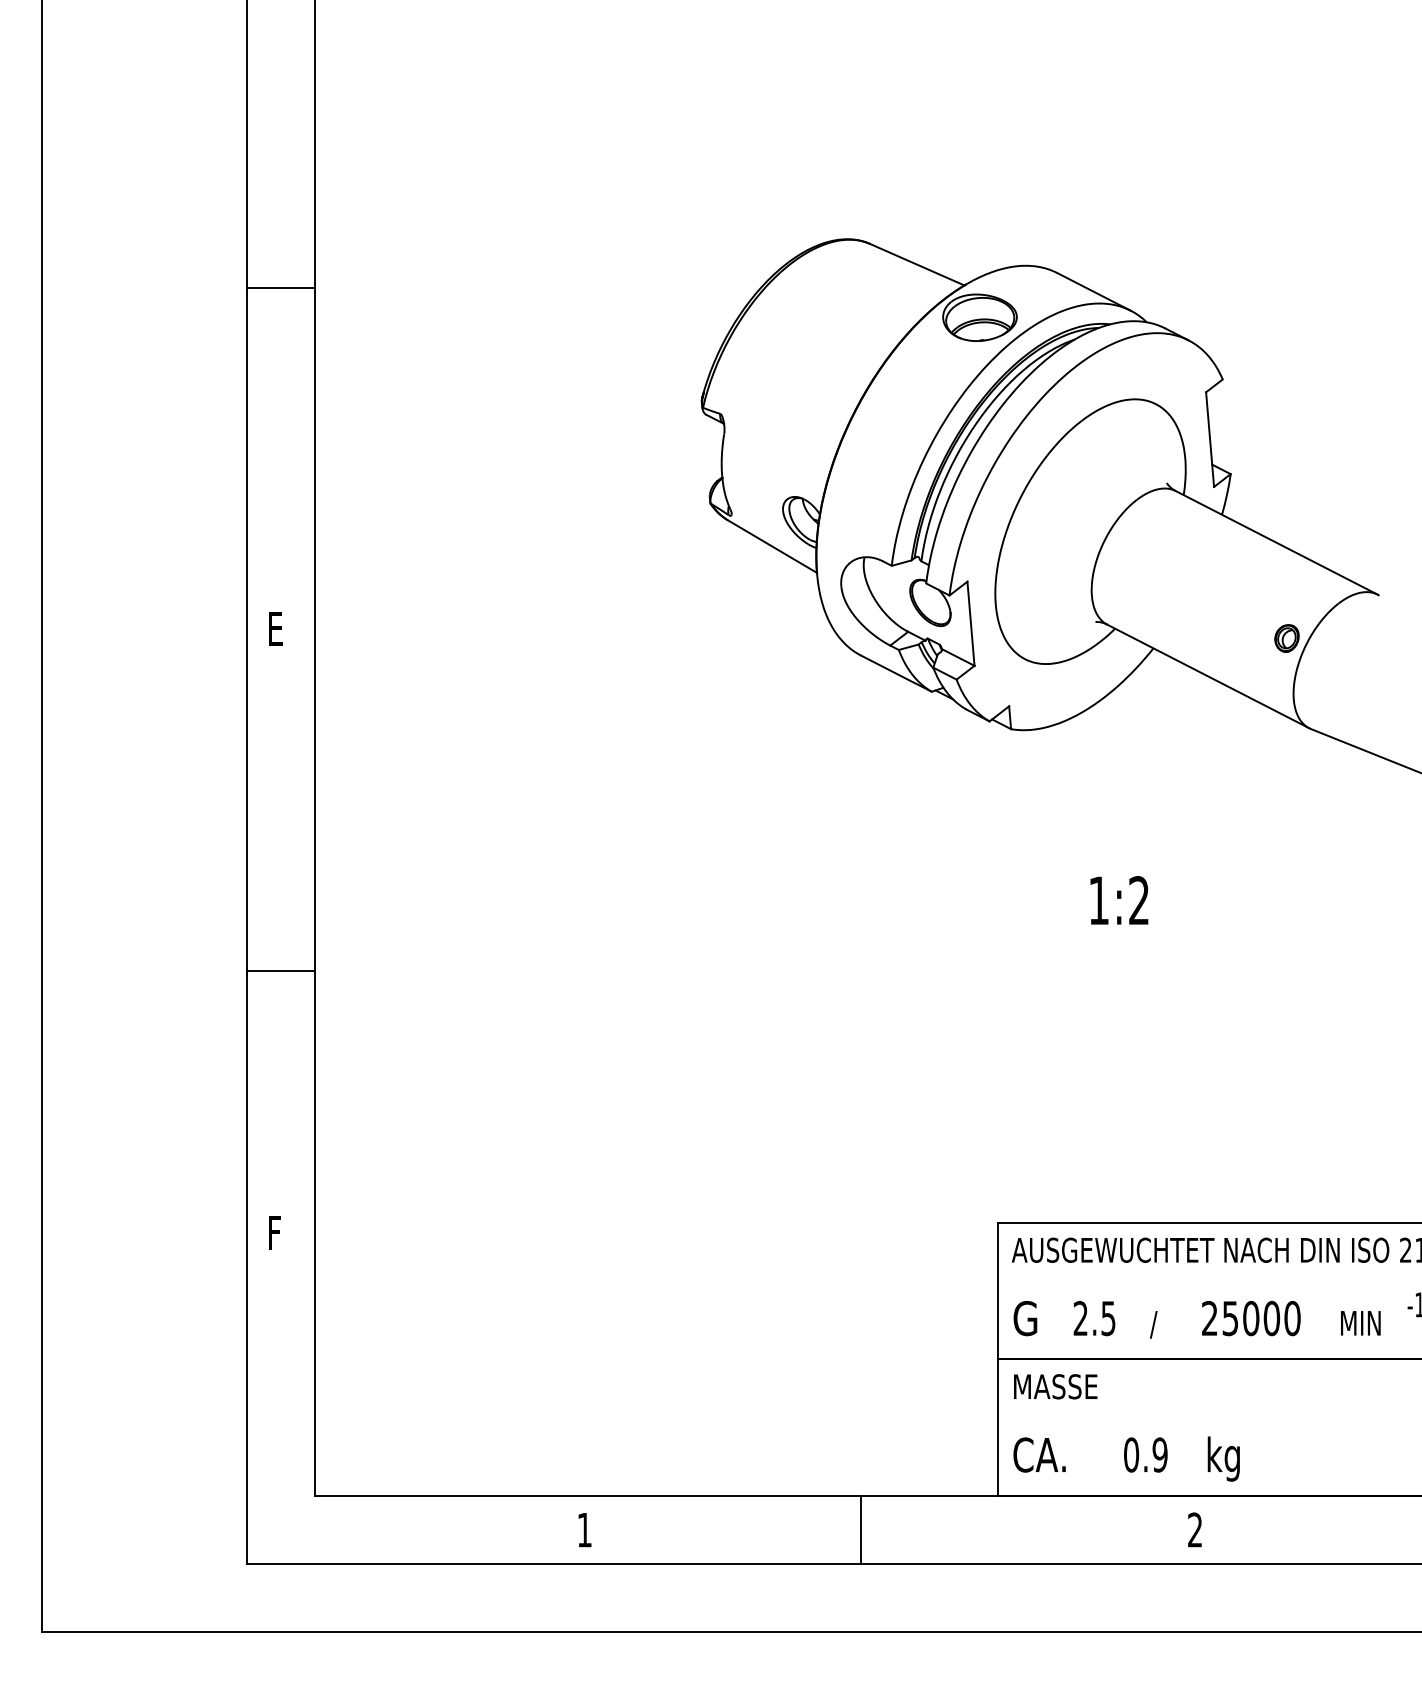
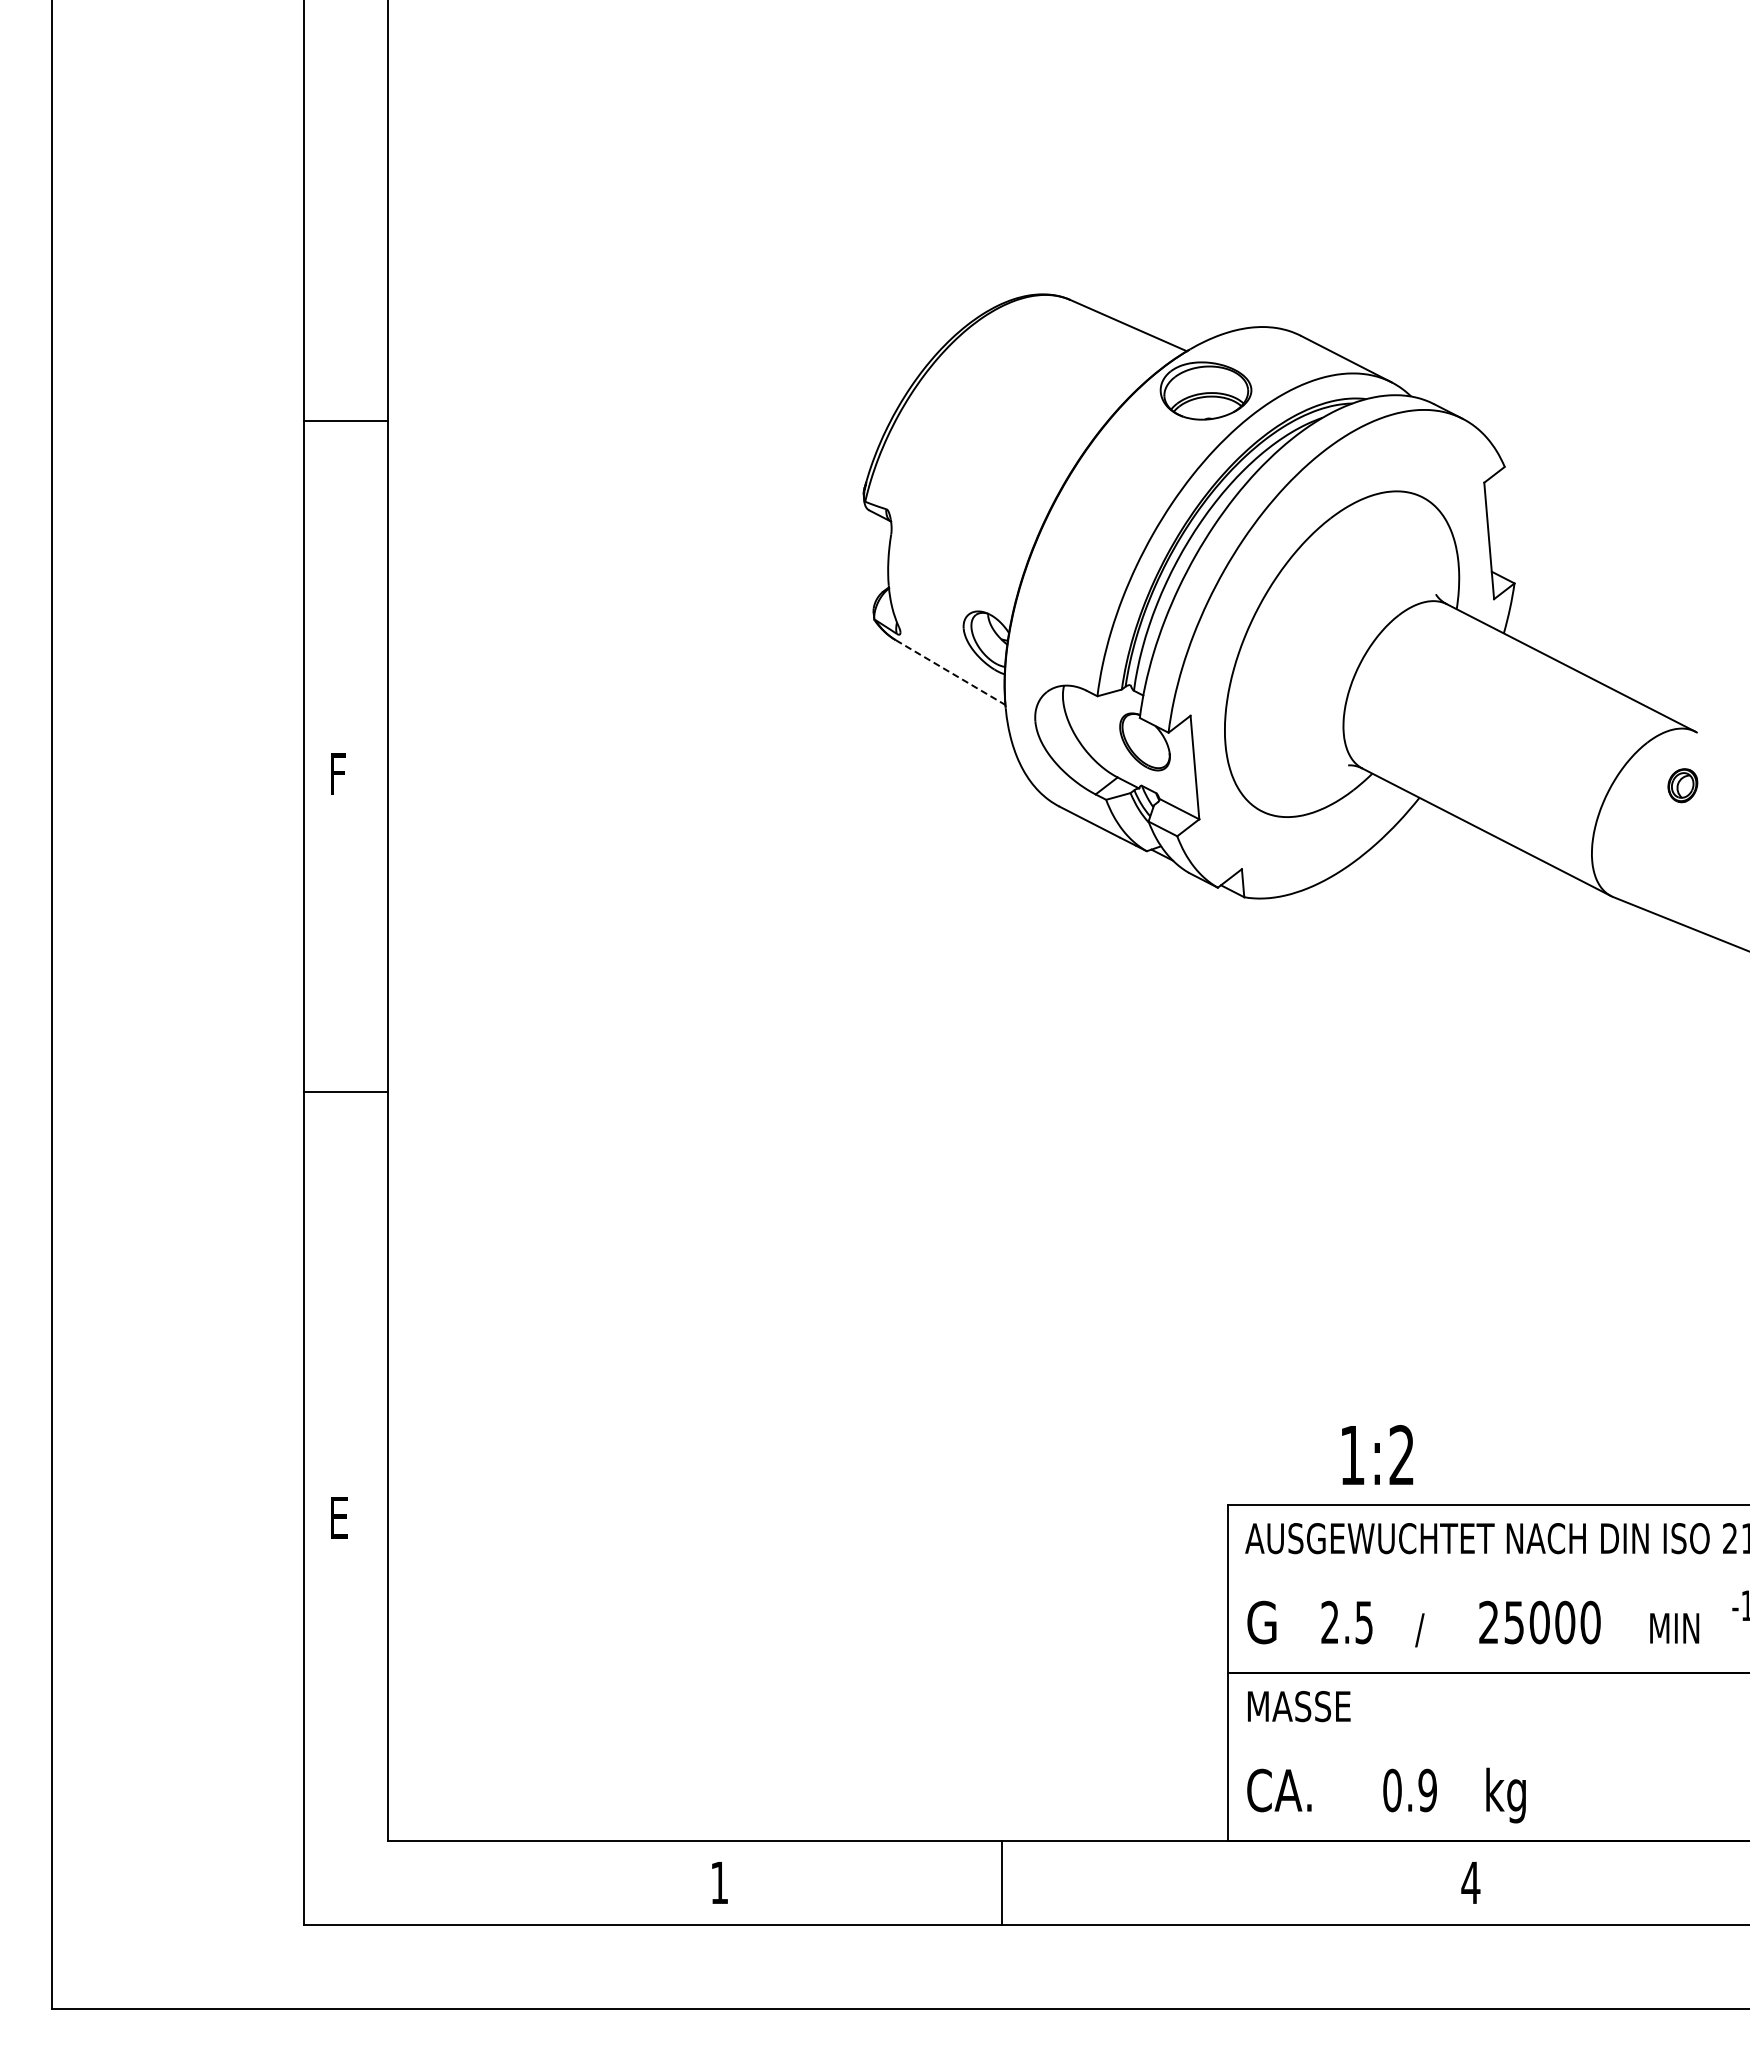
line: (281, 288) -> (346, 421), moved
line: (772, 546) -> (950, 672), solid -> dashed
text: (276, 628) -> (340, 773), E -> F
part: (1286, 638) -> (1682, 785), moved
text: (1119, 900) -> (1377, 1454), moved
line: (281, 970) -> (346, 1092), moved
text: (276, 1233) -> (340, 1517), F -> E
line: (861, 1529) -> (1002, 1882), moved
text: (1194, 1529) -> (1470, 1882), 2 -> 4

